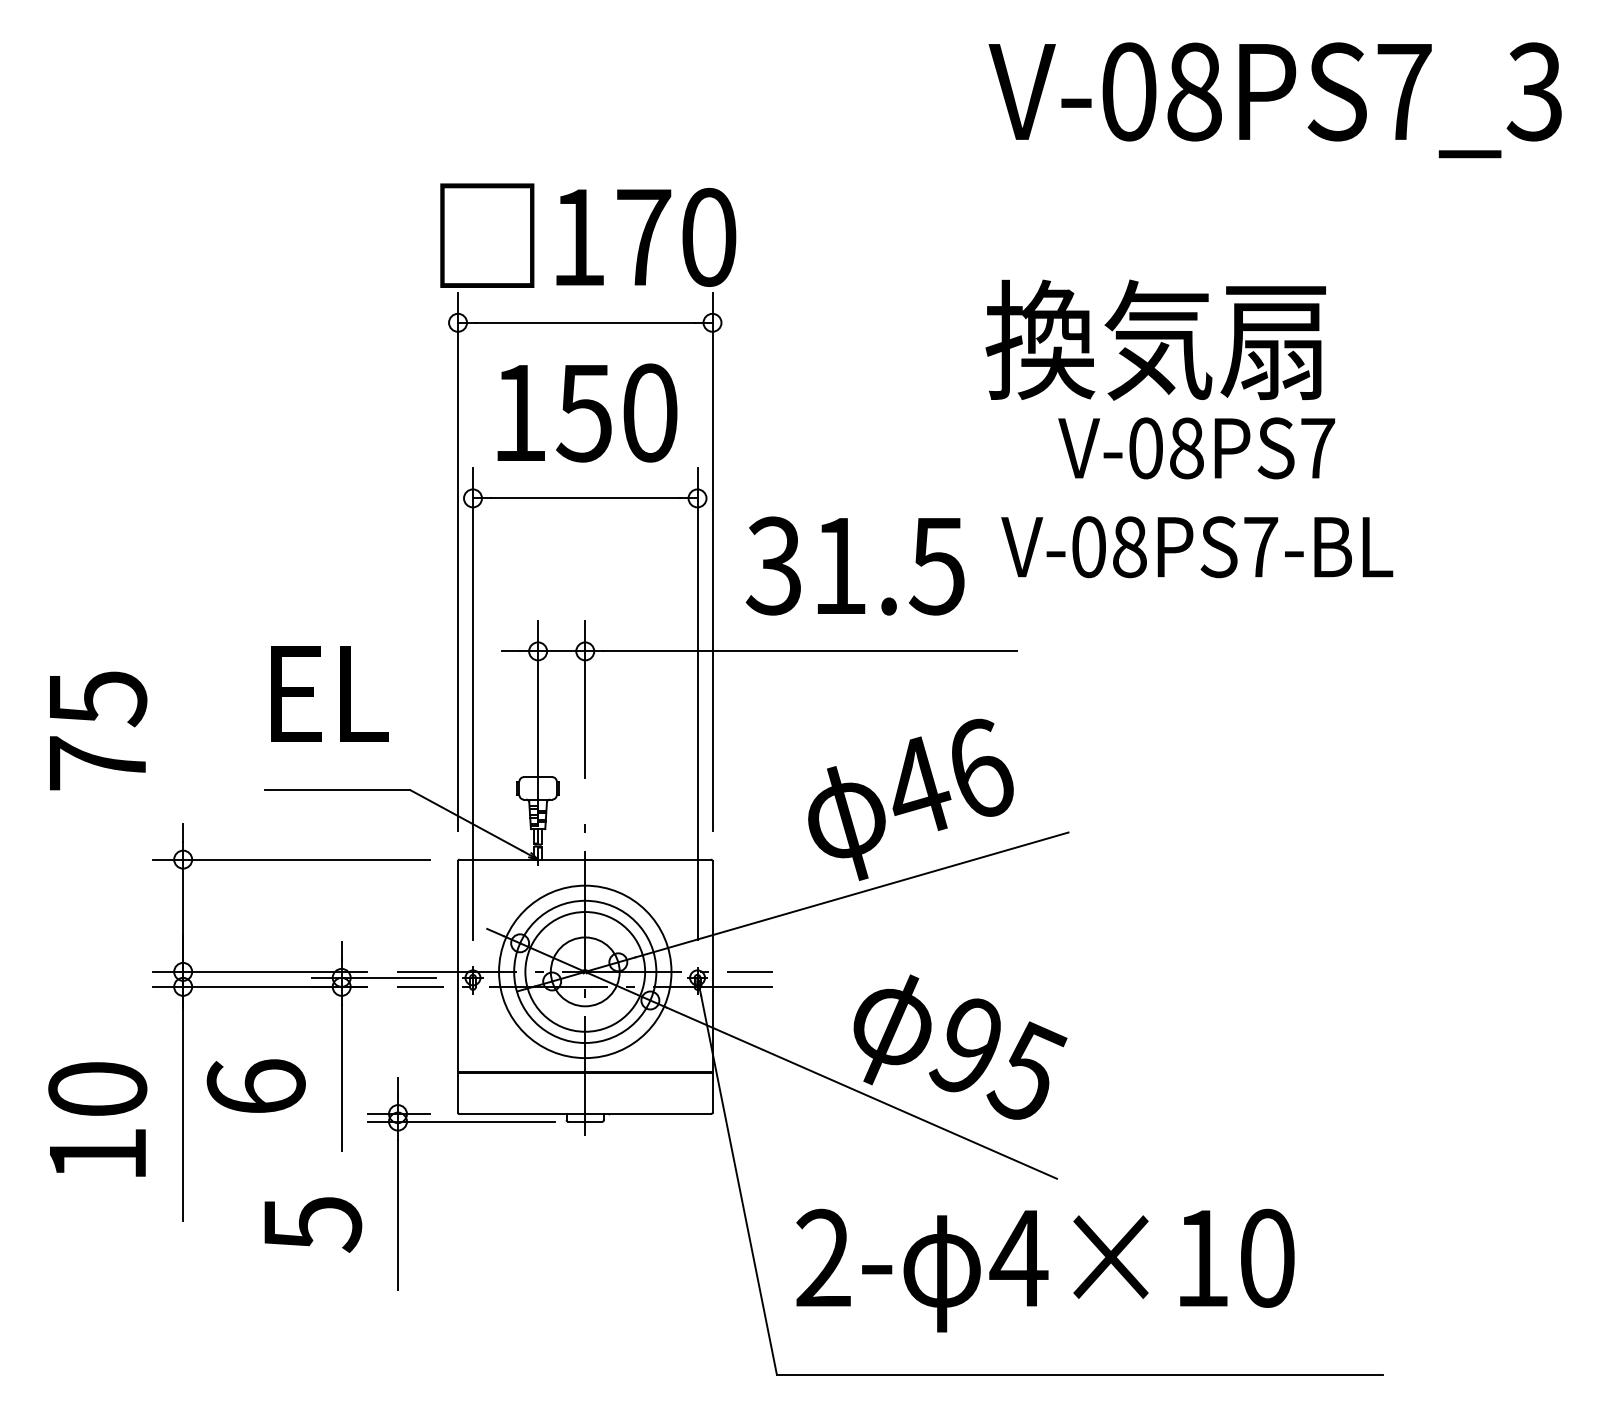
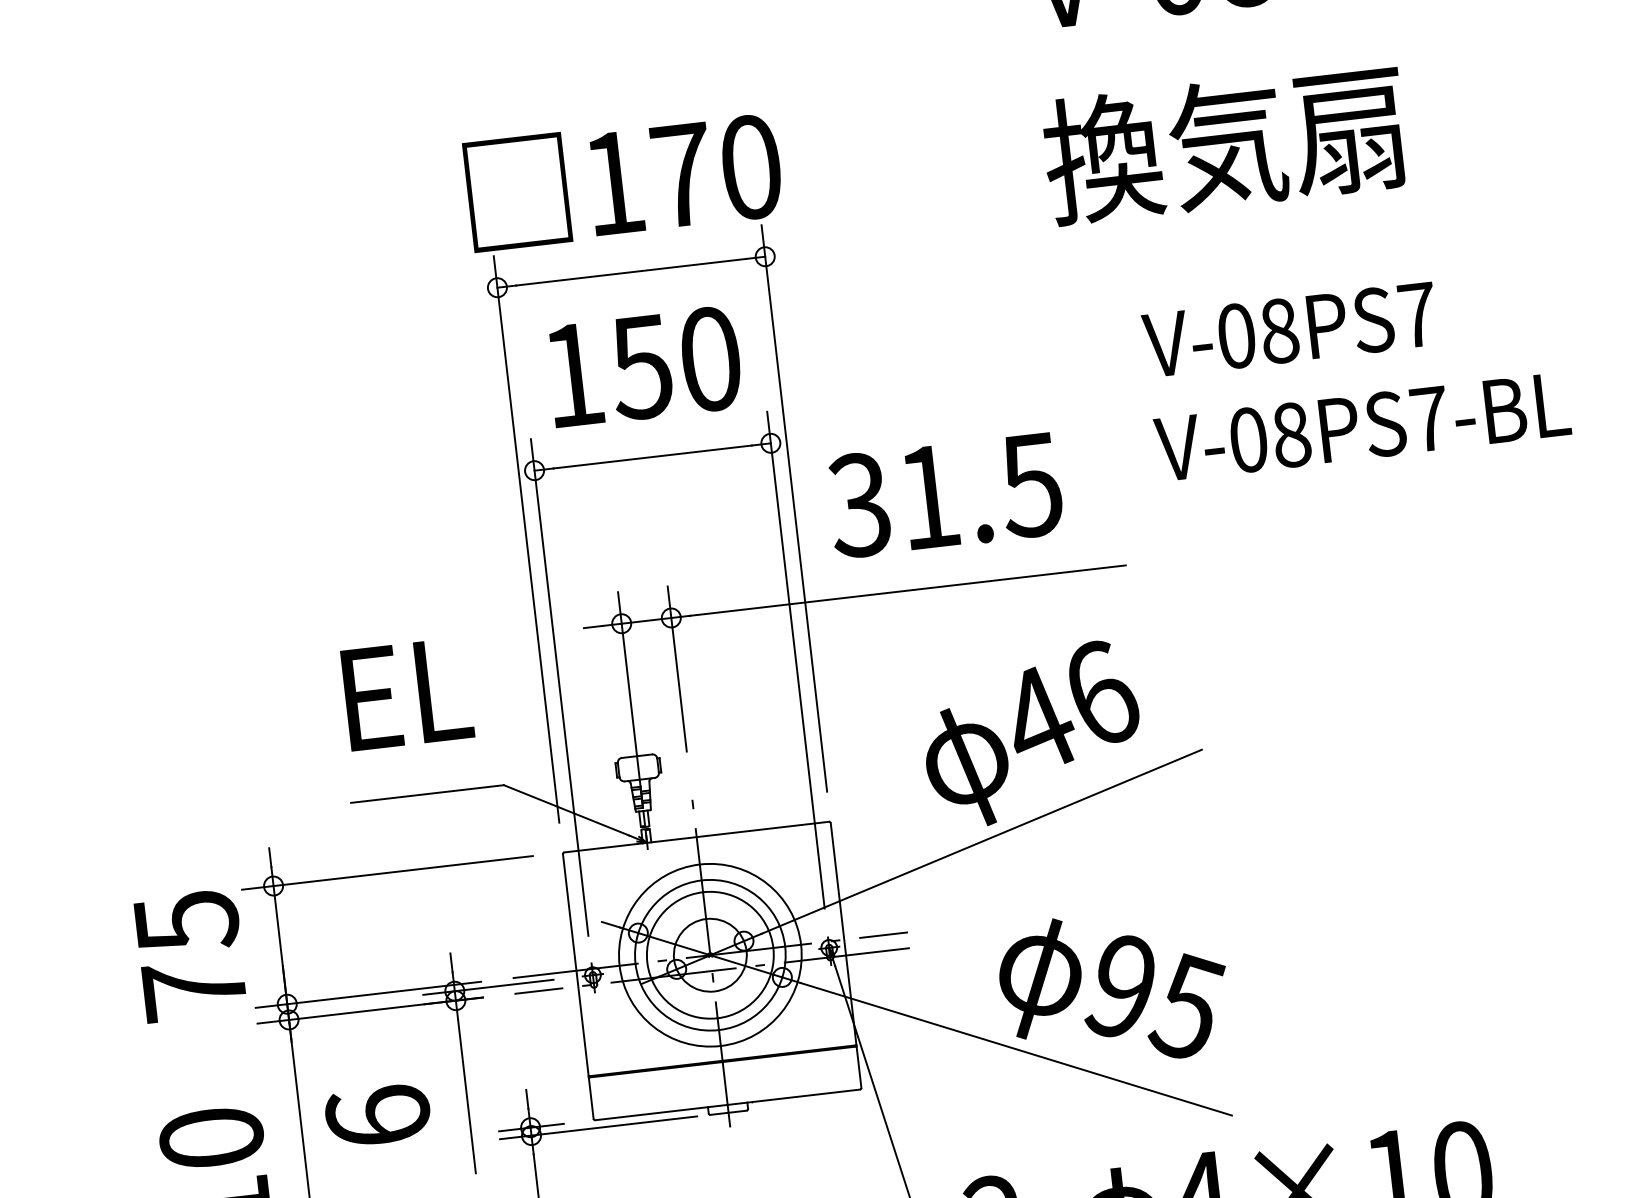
text: (1155, 339) -> (1224, 143), moved
text: (1197, 547) -> (1362, 427), moved
text: (98, 730) -> (191, 955), moved

